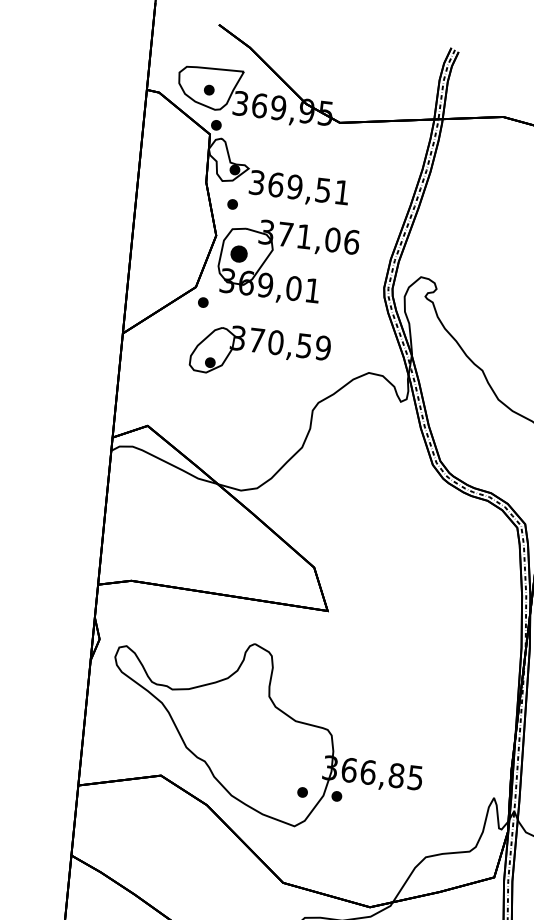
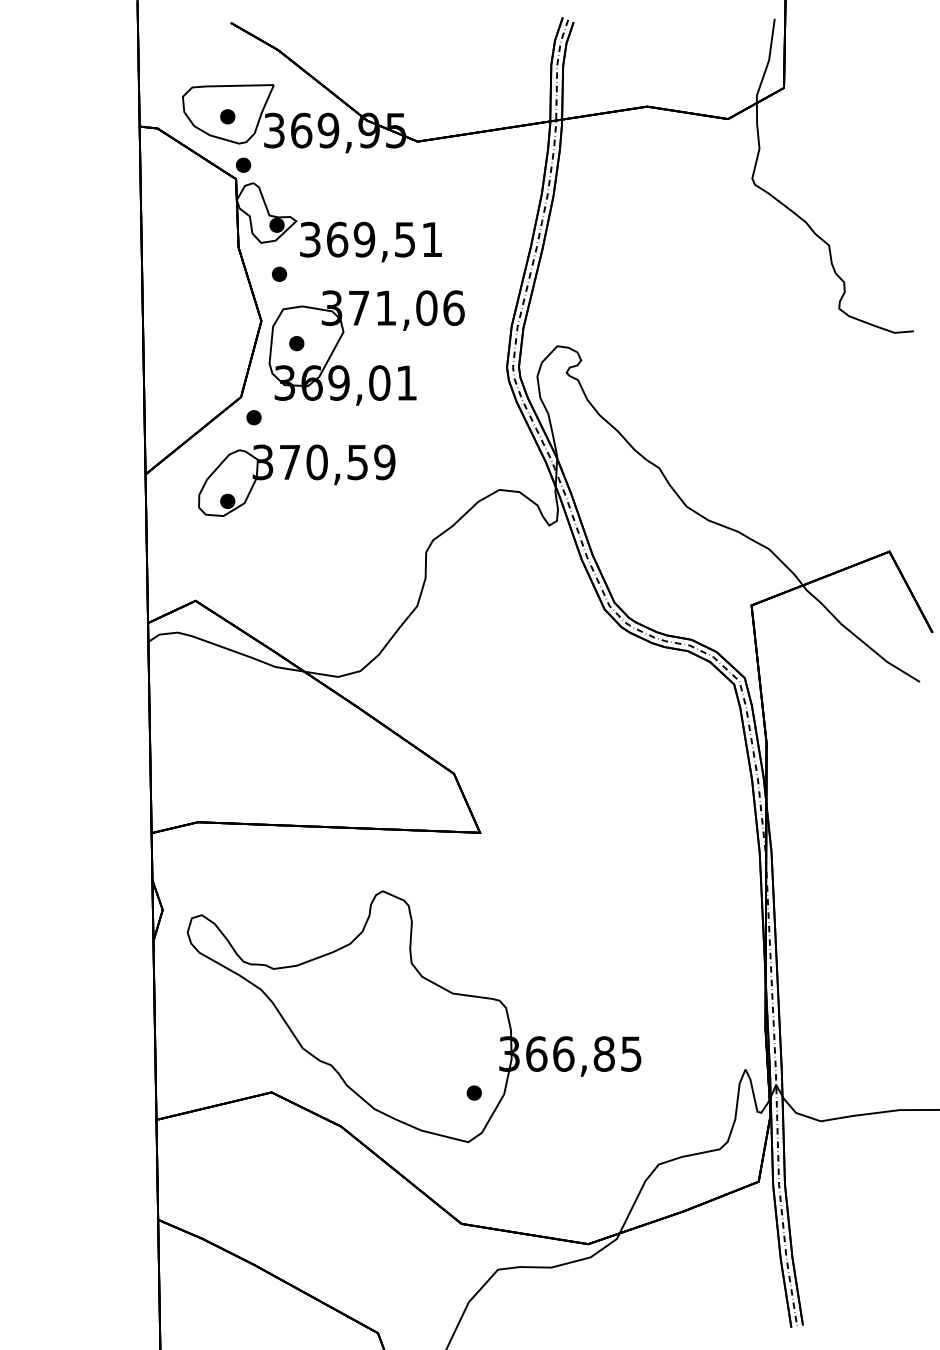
part: (238, 254) -> (296, 343), size x0.62
part: (255, 351) -> (289, 478), moved
part: (336, 795) -> (522, 1092), removed

